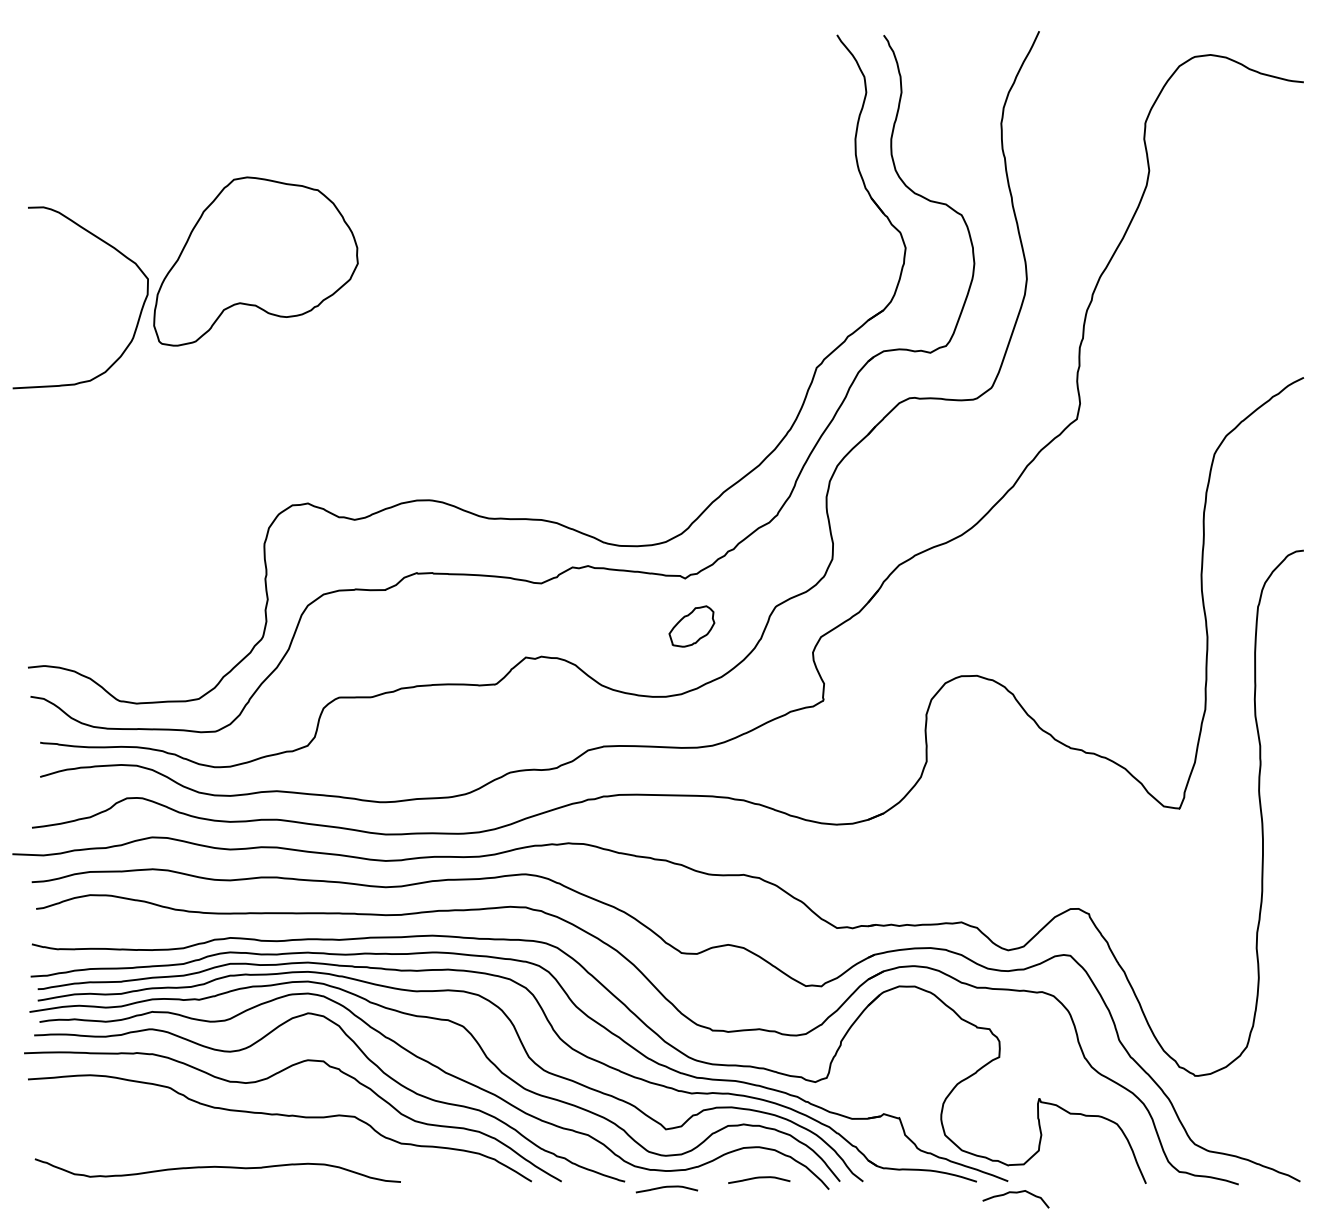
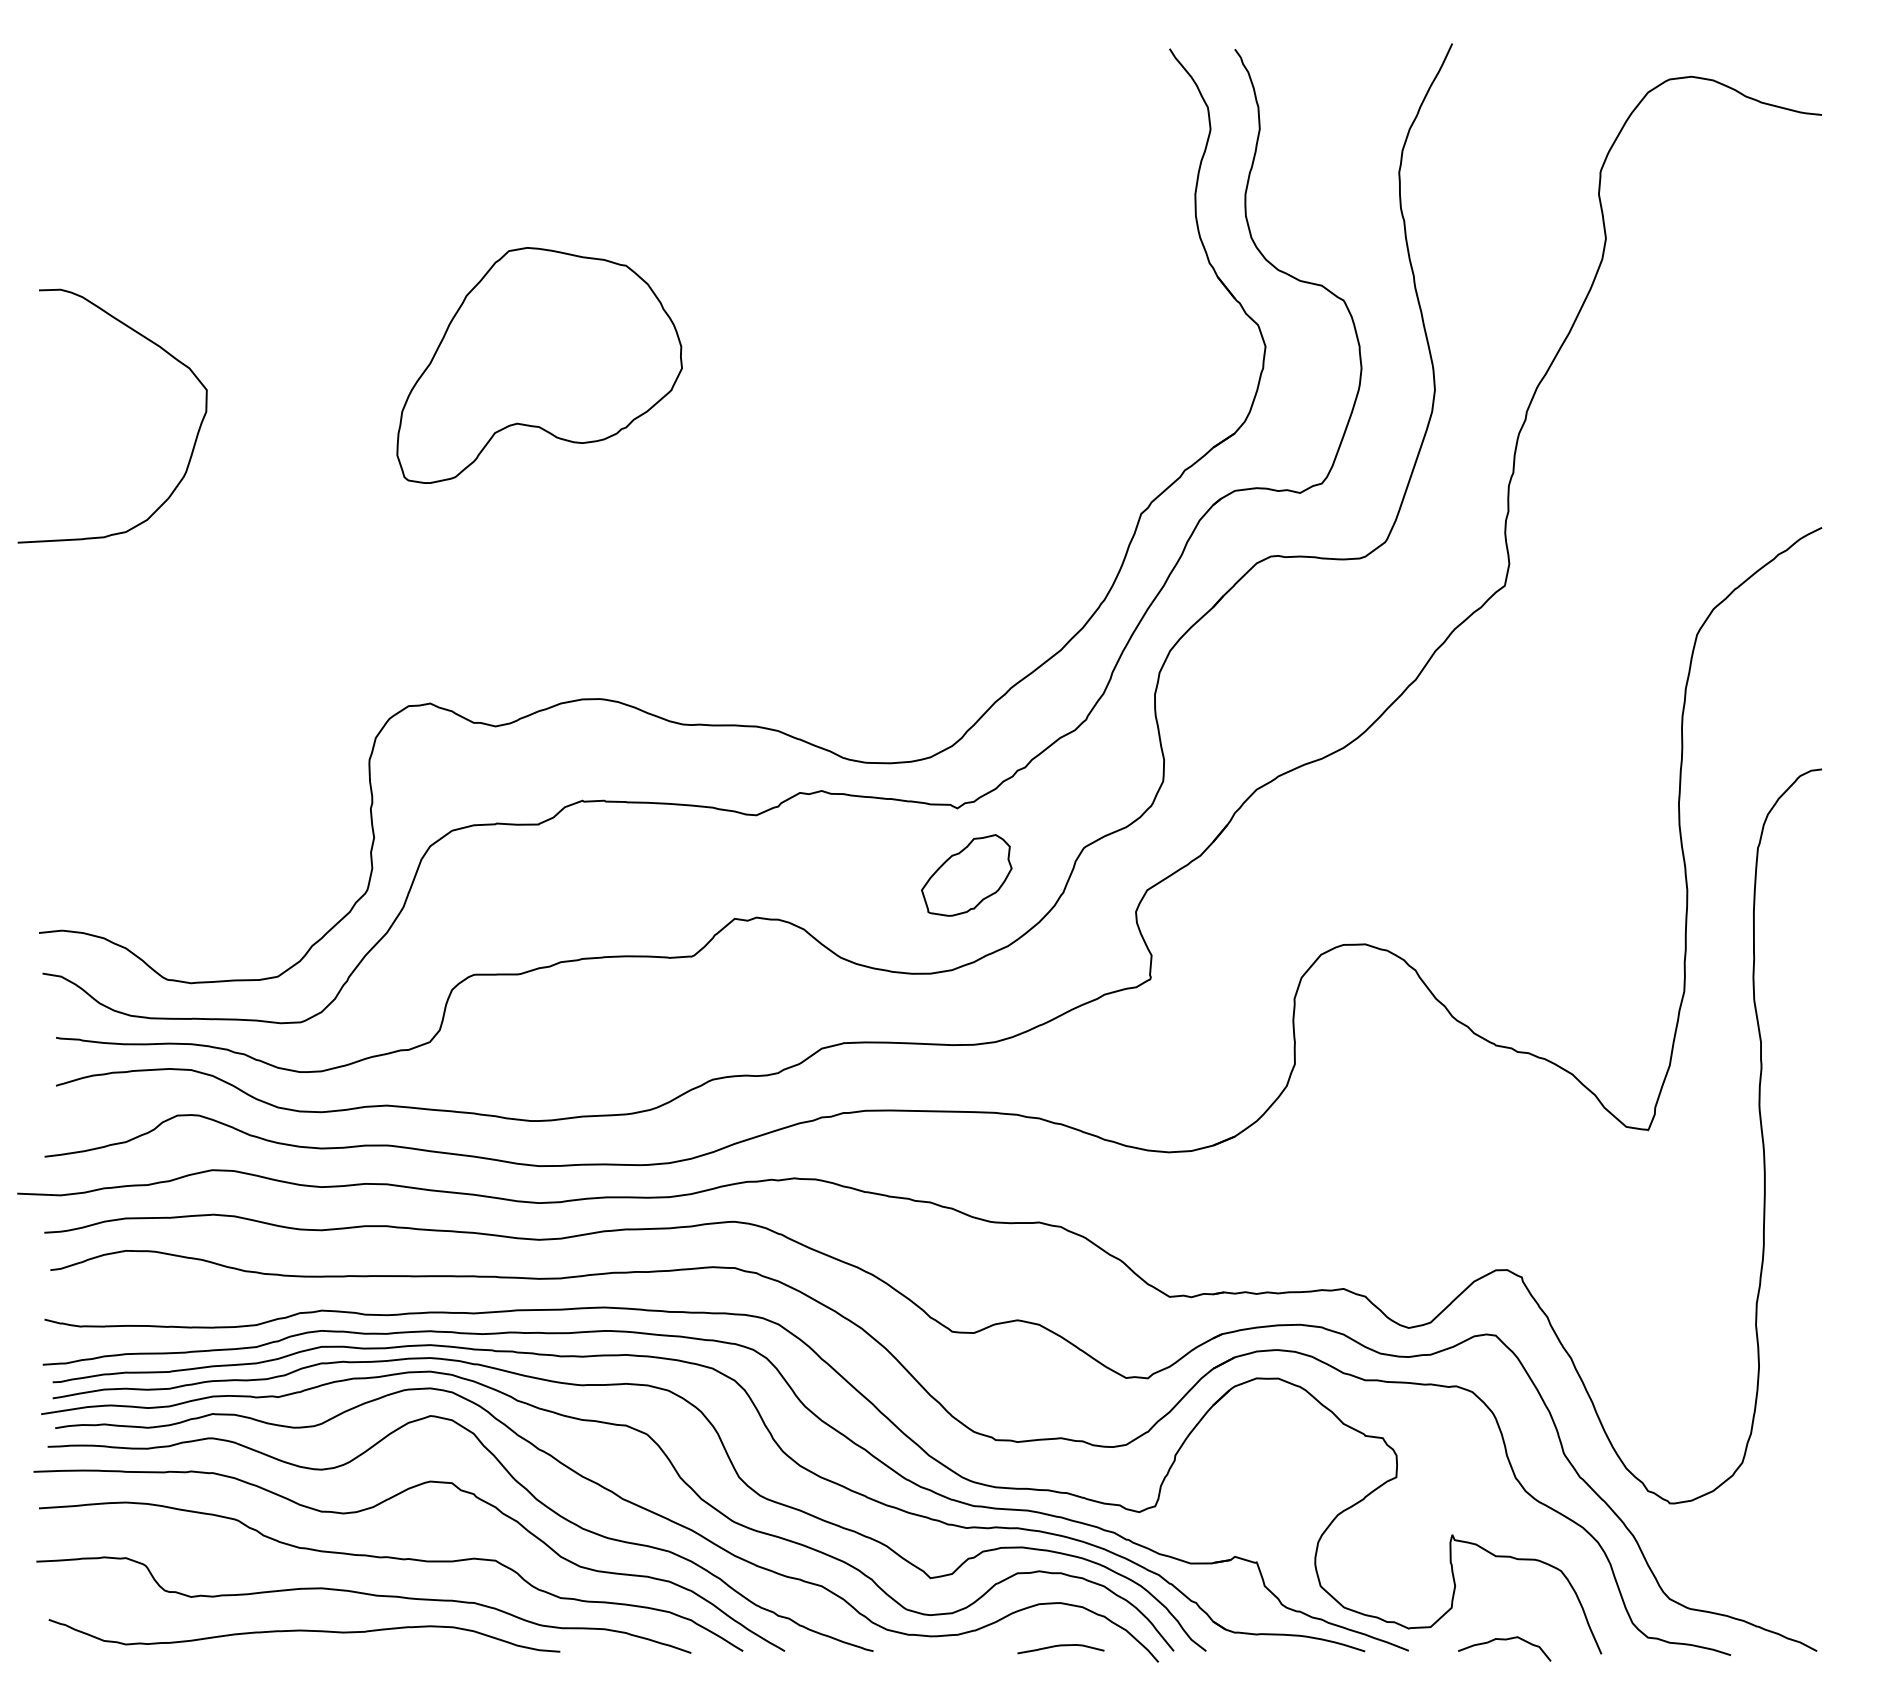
part: (255, 261) -> (539, 365), moved
part: (691, 626) -> (966, 875), size x1.43
curve: (260, 1141) -> (363, 1594), added
curve: (666, 1187) -> (931, 1659), removed
curve: (1015, 1193) -> (1504, 1640), moved

